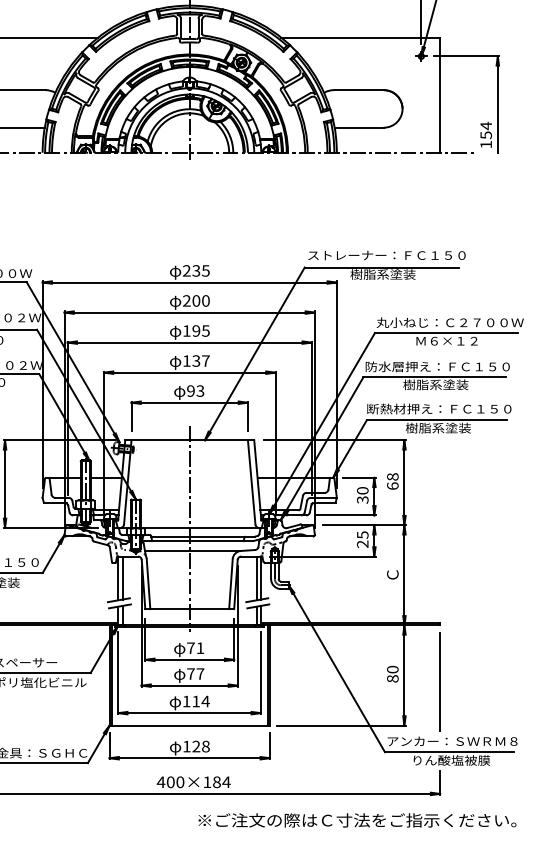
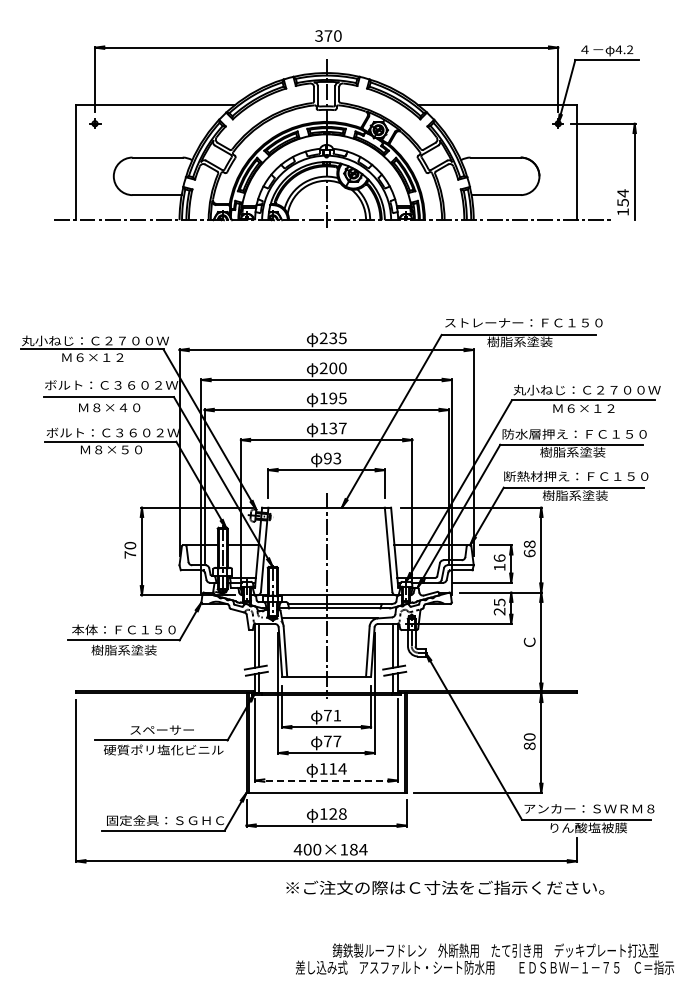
text: (362, 495) -> (499, 562), 30 -> 16
line: (440, 682) -> (577, 749), removed
line: (189, 713) -> (326, 780), solid -> dashed
text: (357, 820) -> (445, 887), moved

